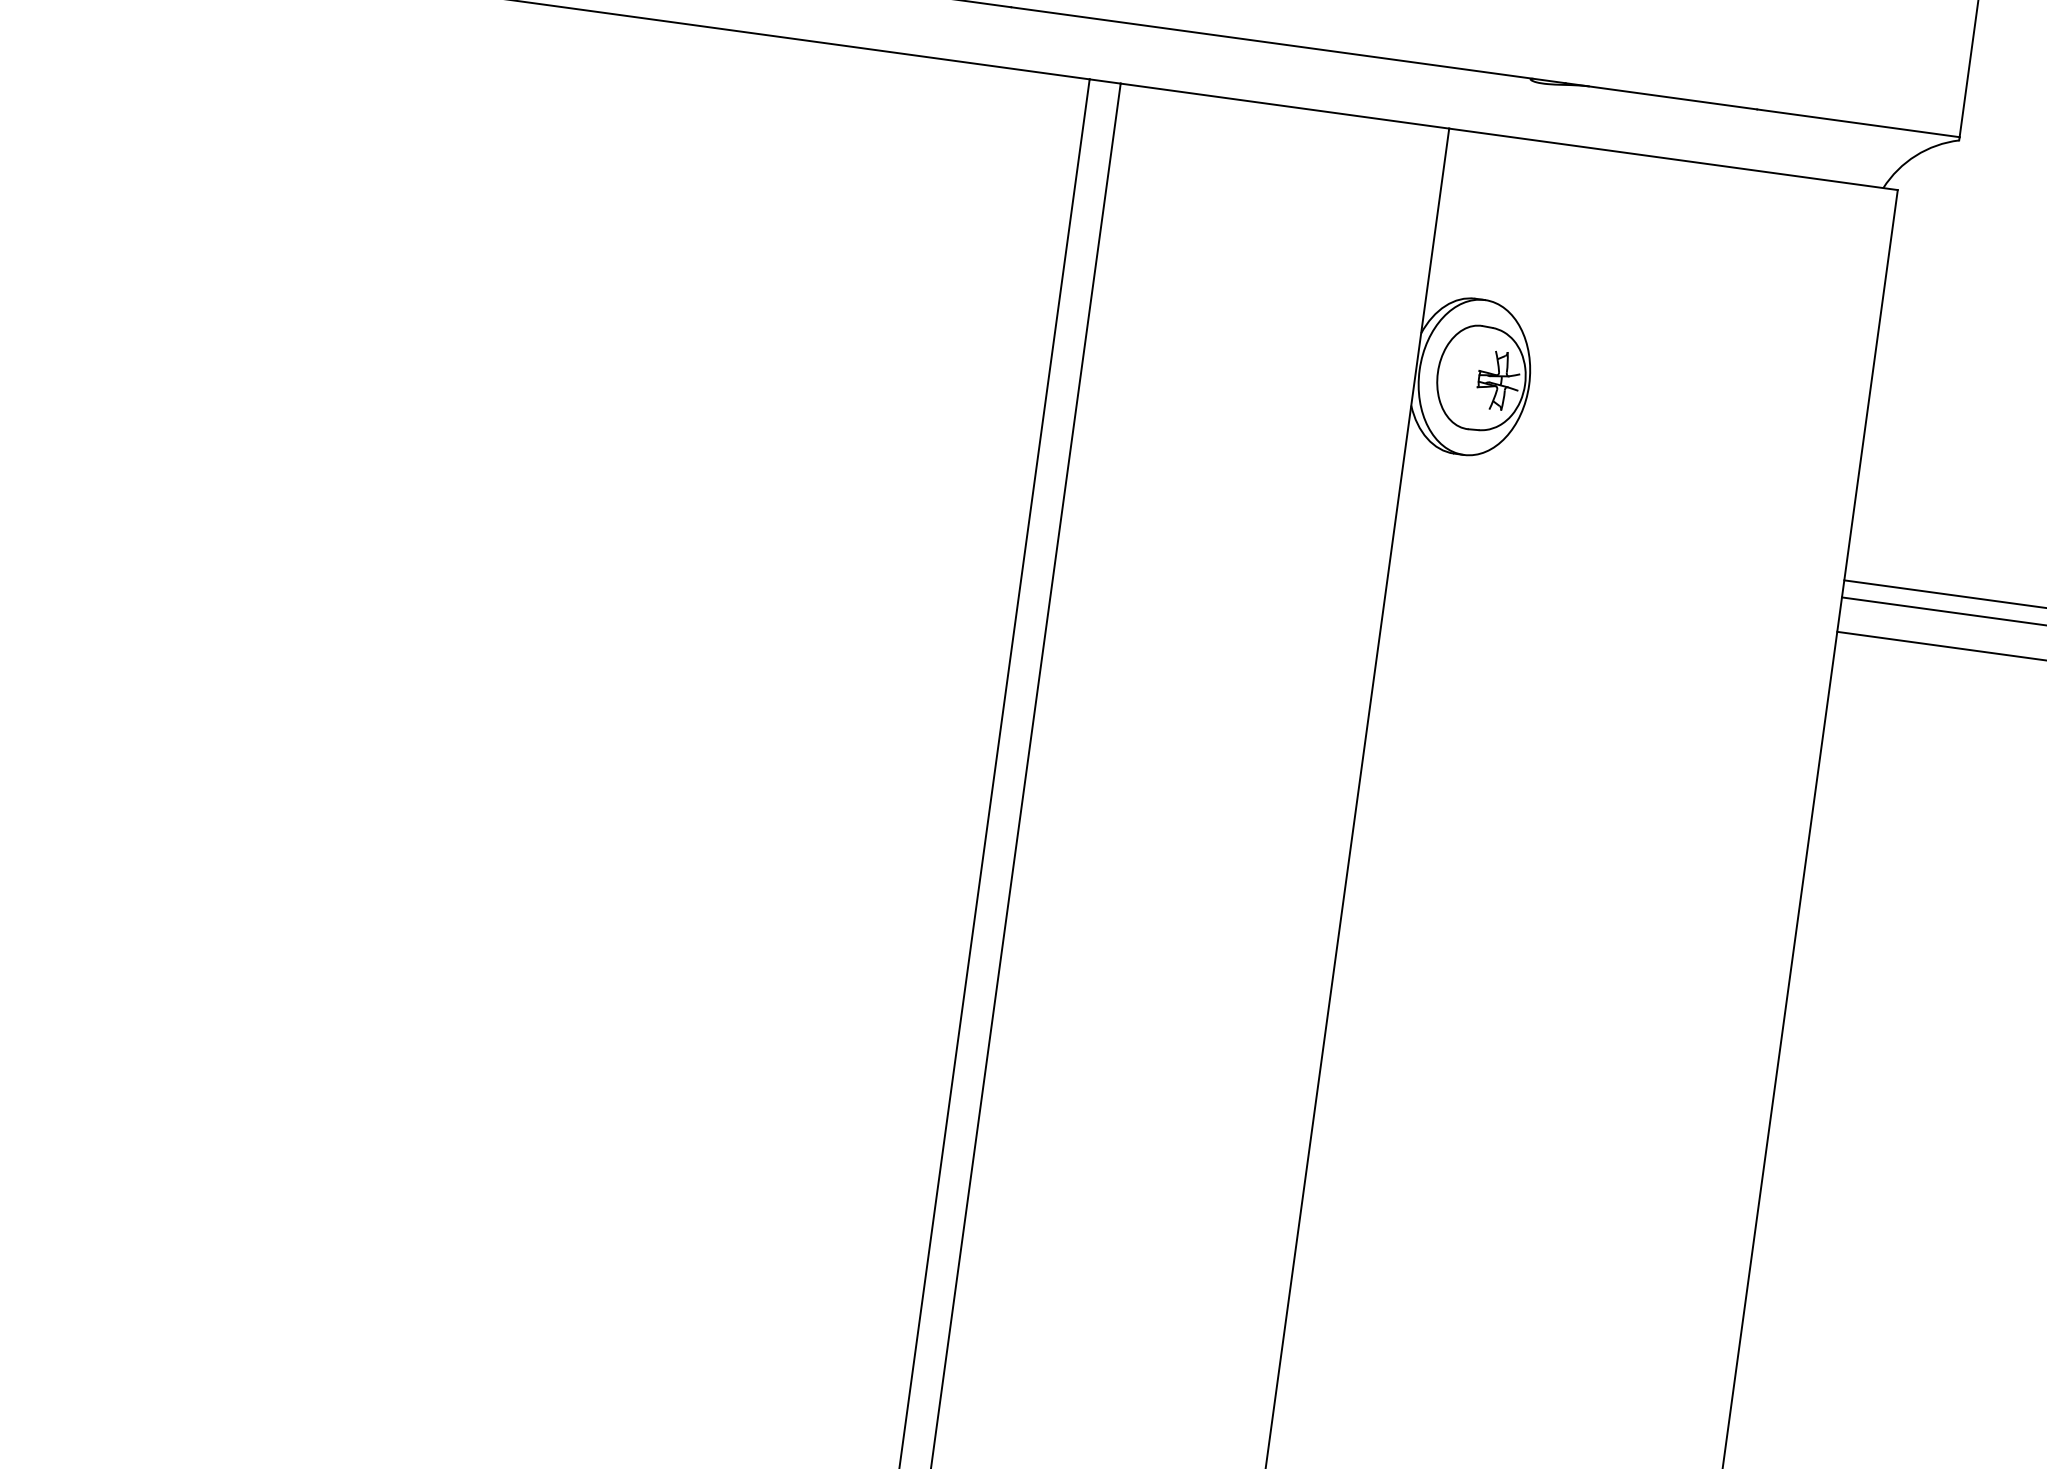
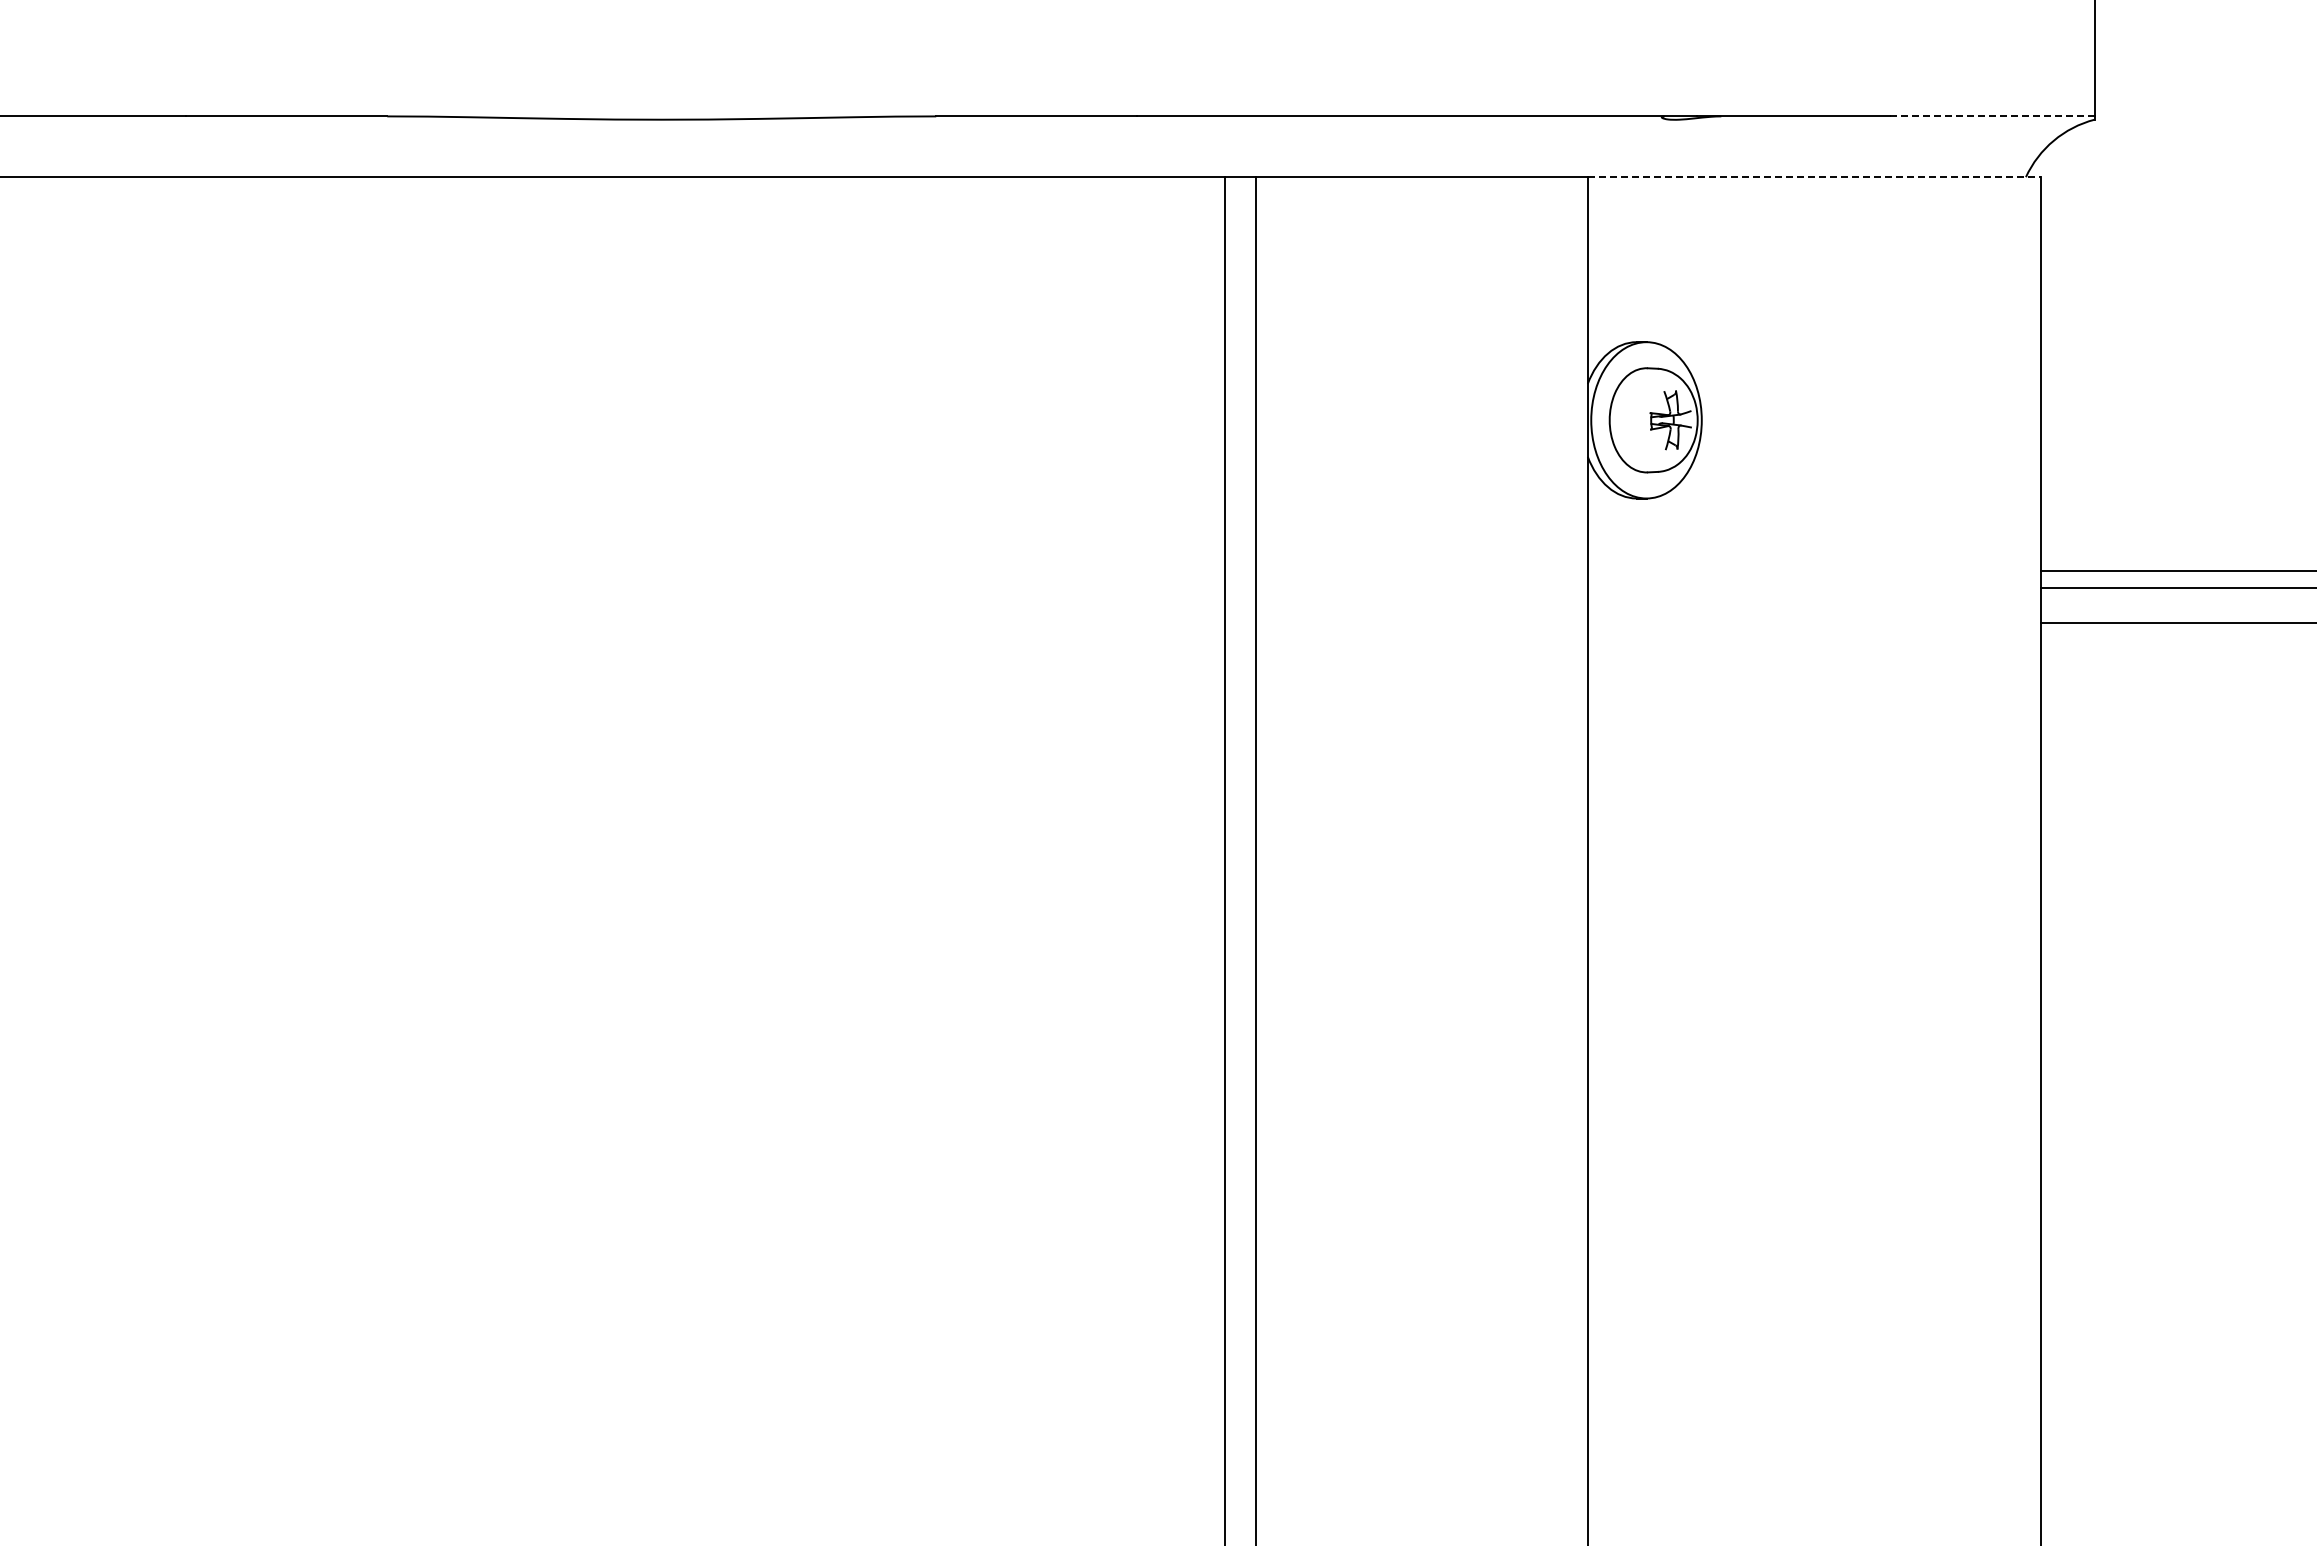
line: (1857, 123) -> (1991, 116), solid -> dashed
line: (1673, 159) -> (1814, 177), solid -> dashed

